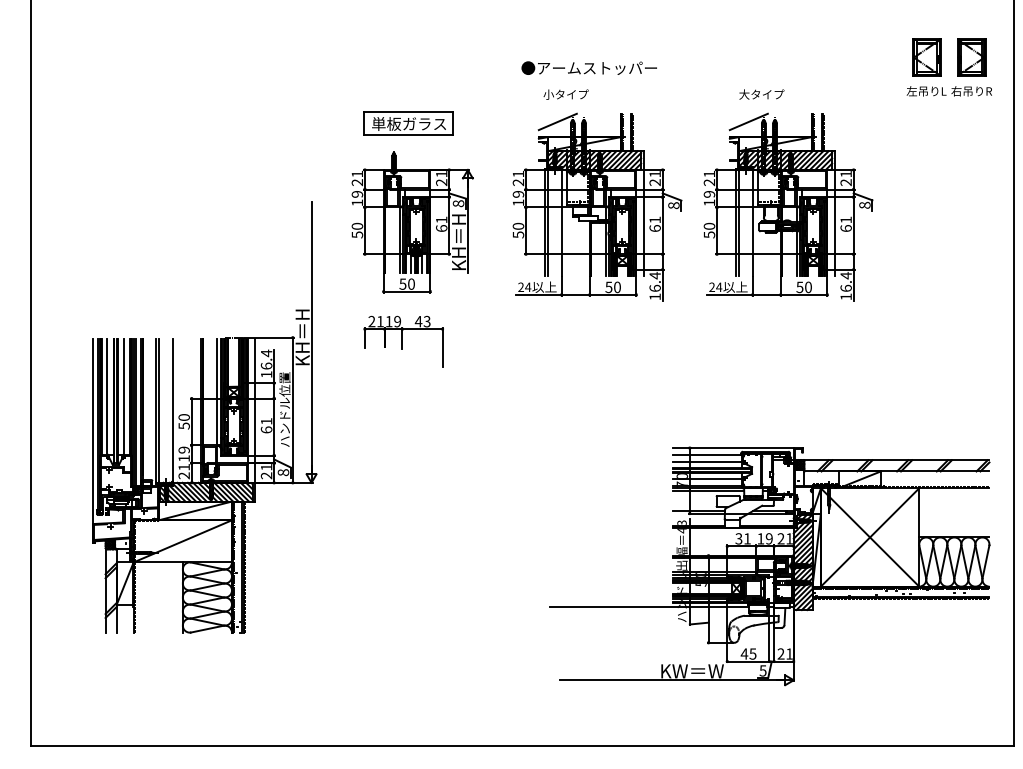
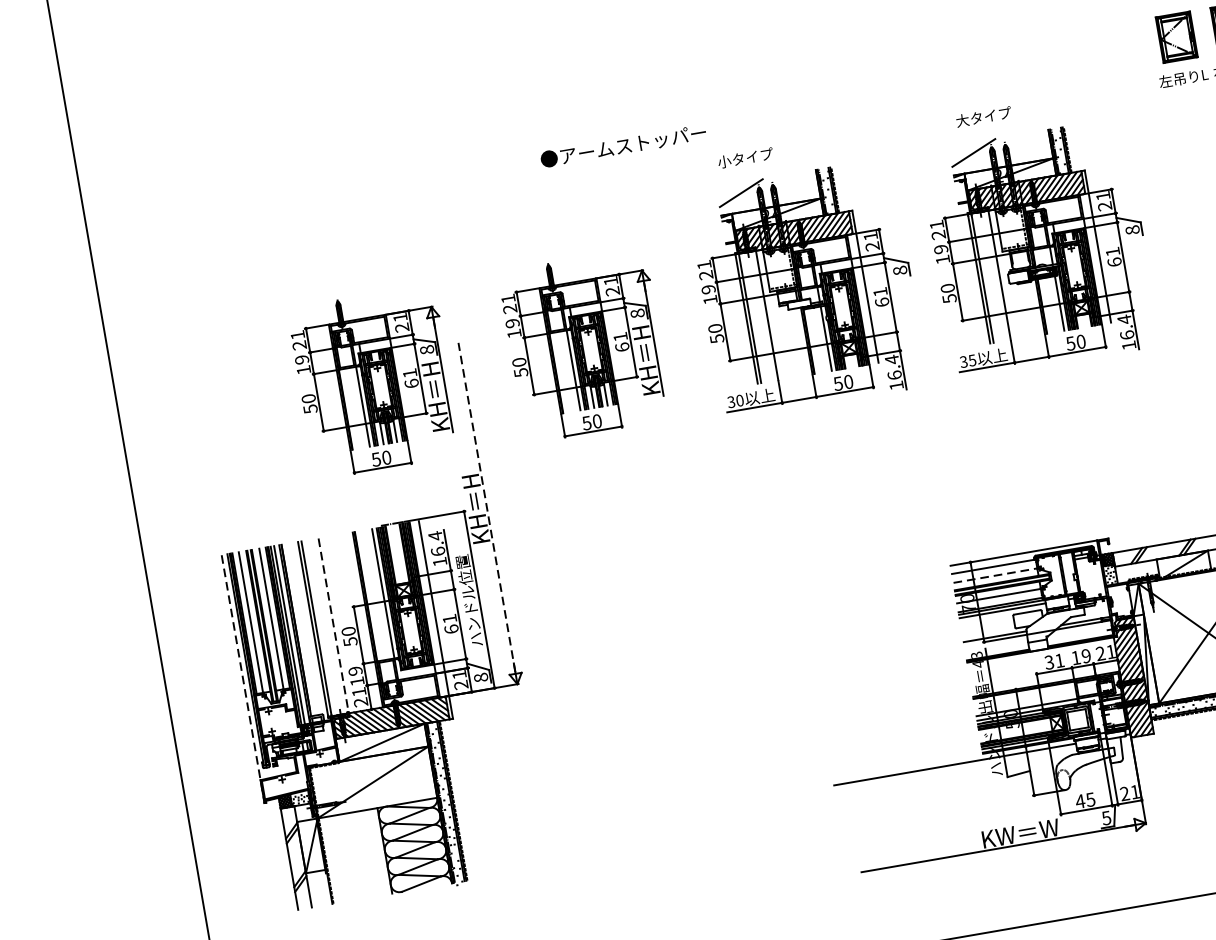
text: (588, 67) -> (622, 145), moved
part: (408, 123) -> (559, 226), removed
part: (239, 222) -> (374, 382), added
text: (524, 287) -> (735, 401), 24 -> 30
text: (715, 287) -> (968, 361), 24 -> 35
line: (311, 337) -> (486, 507), solid -> dashed
part: (403, 341) -> (599, 492), removed
line: (173, 412) -> (334, 627), solid -> dashed
line: (93, 440) -> (243, 678), solid -> dashed
line: (708, 462) -> (996, 575), solid -> dashed

